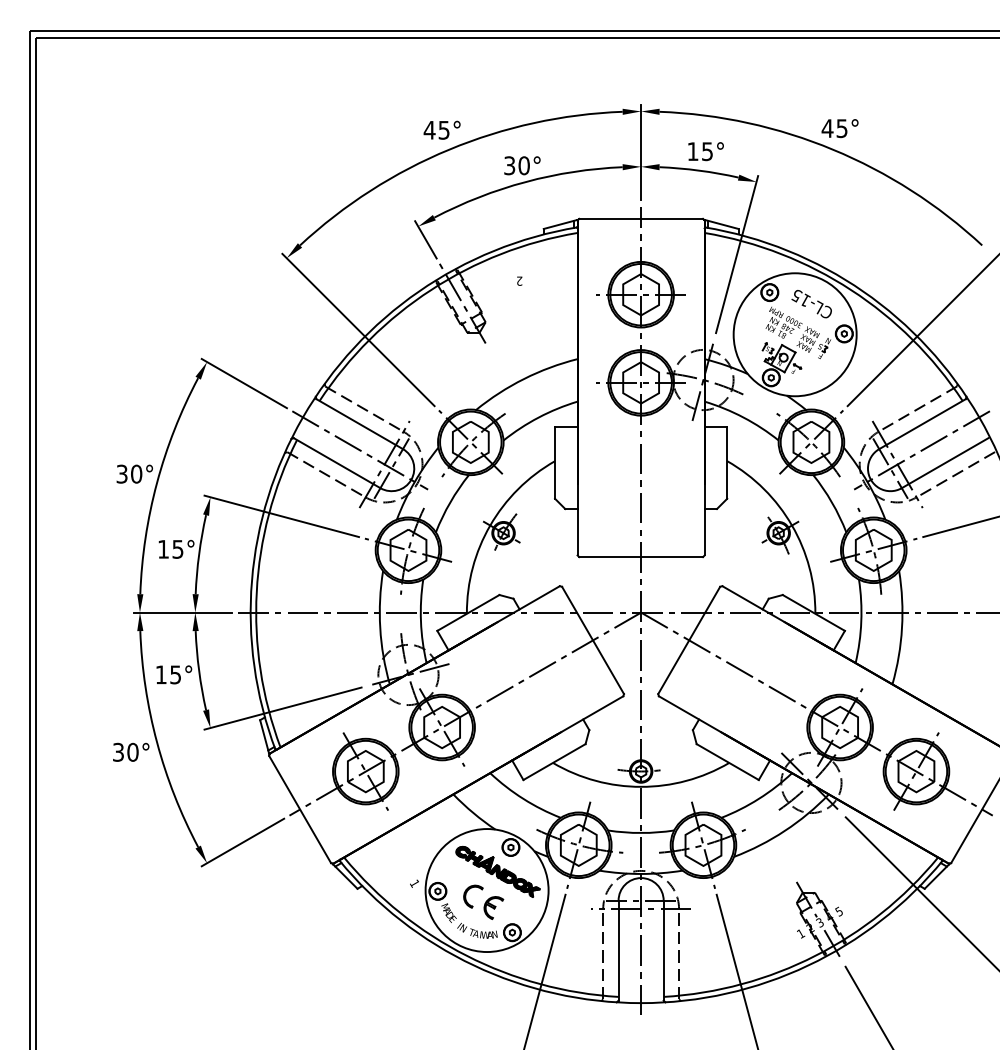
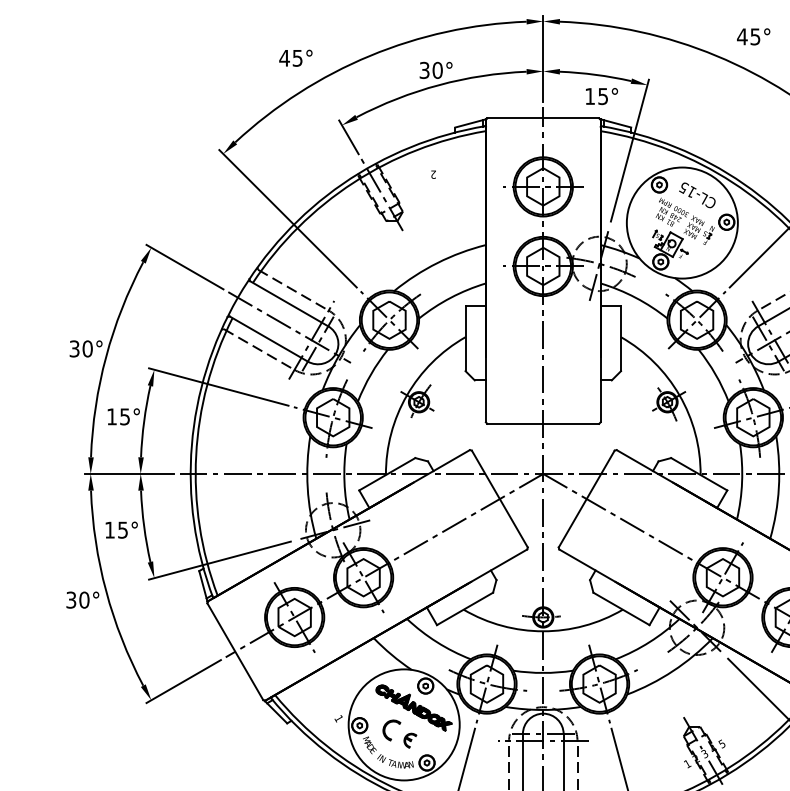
text: (839, 128) -> (753, 36), moved
text: (441, 129) -> (295, 57), moved
text: (705, 151) -> (601, 96), moved
part: (493, 907) -> (409, 740), size x0.7

